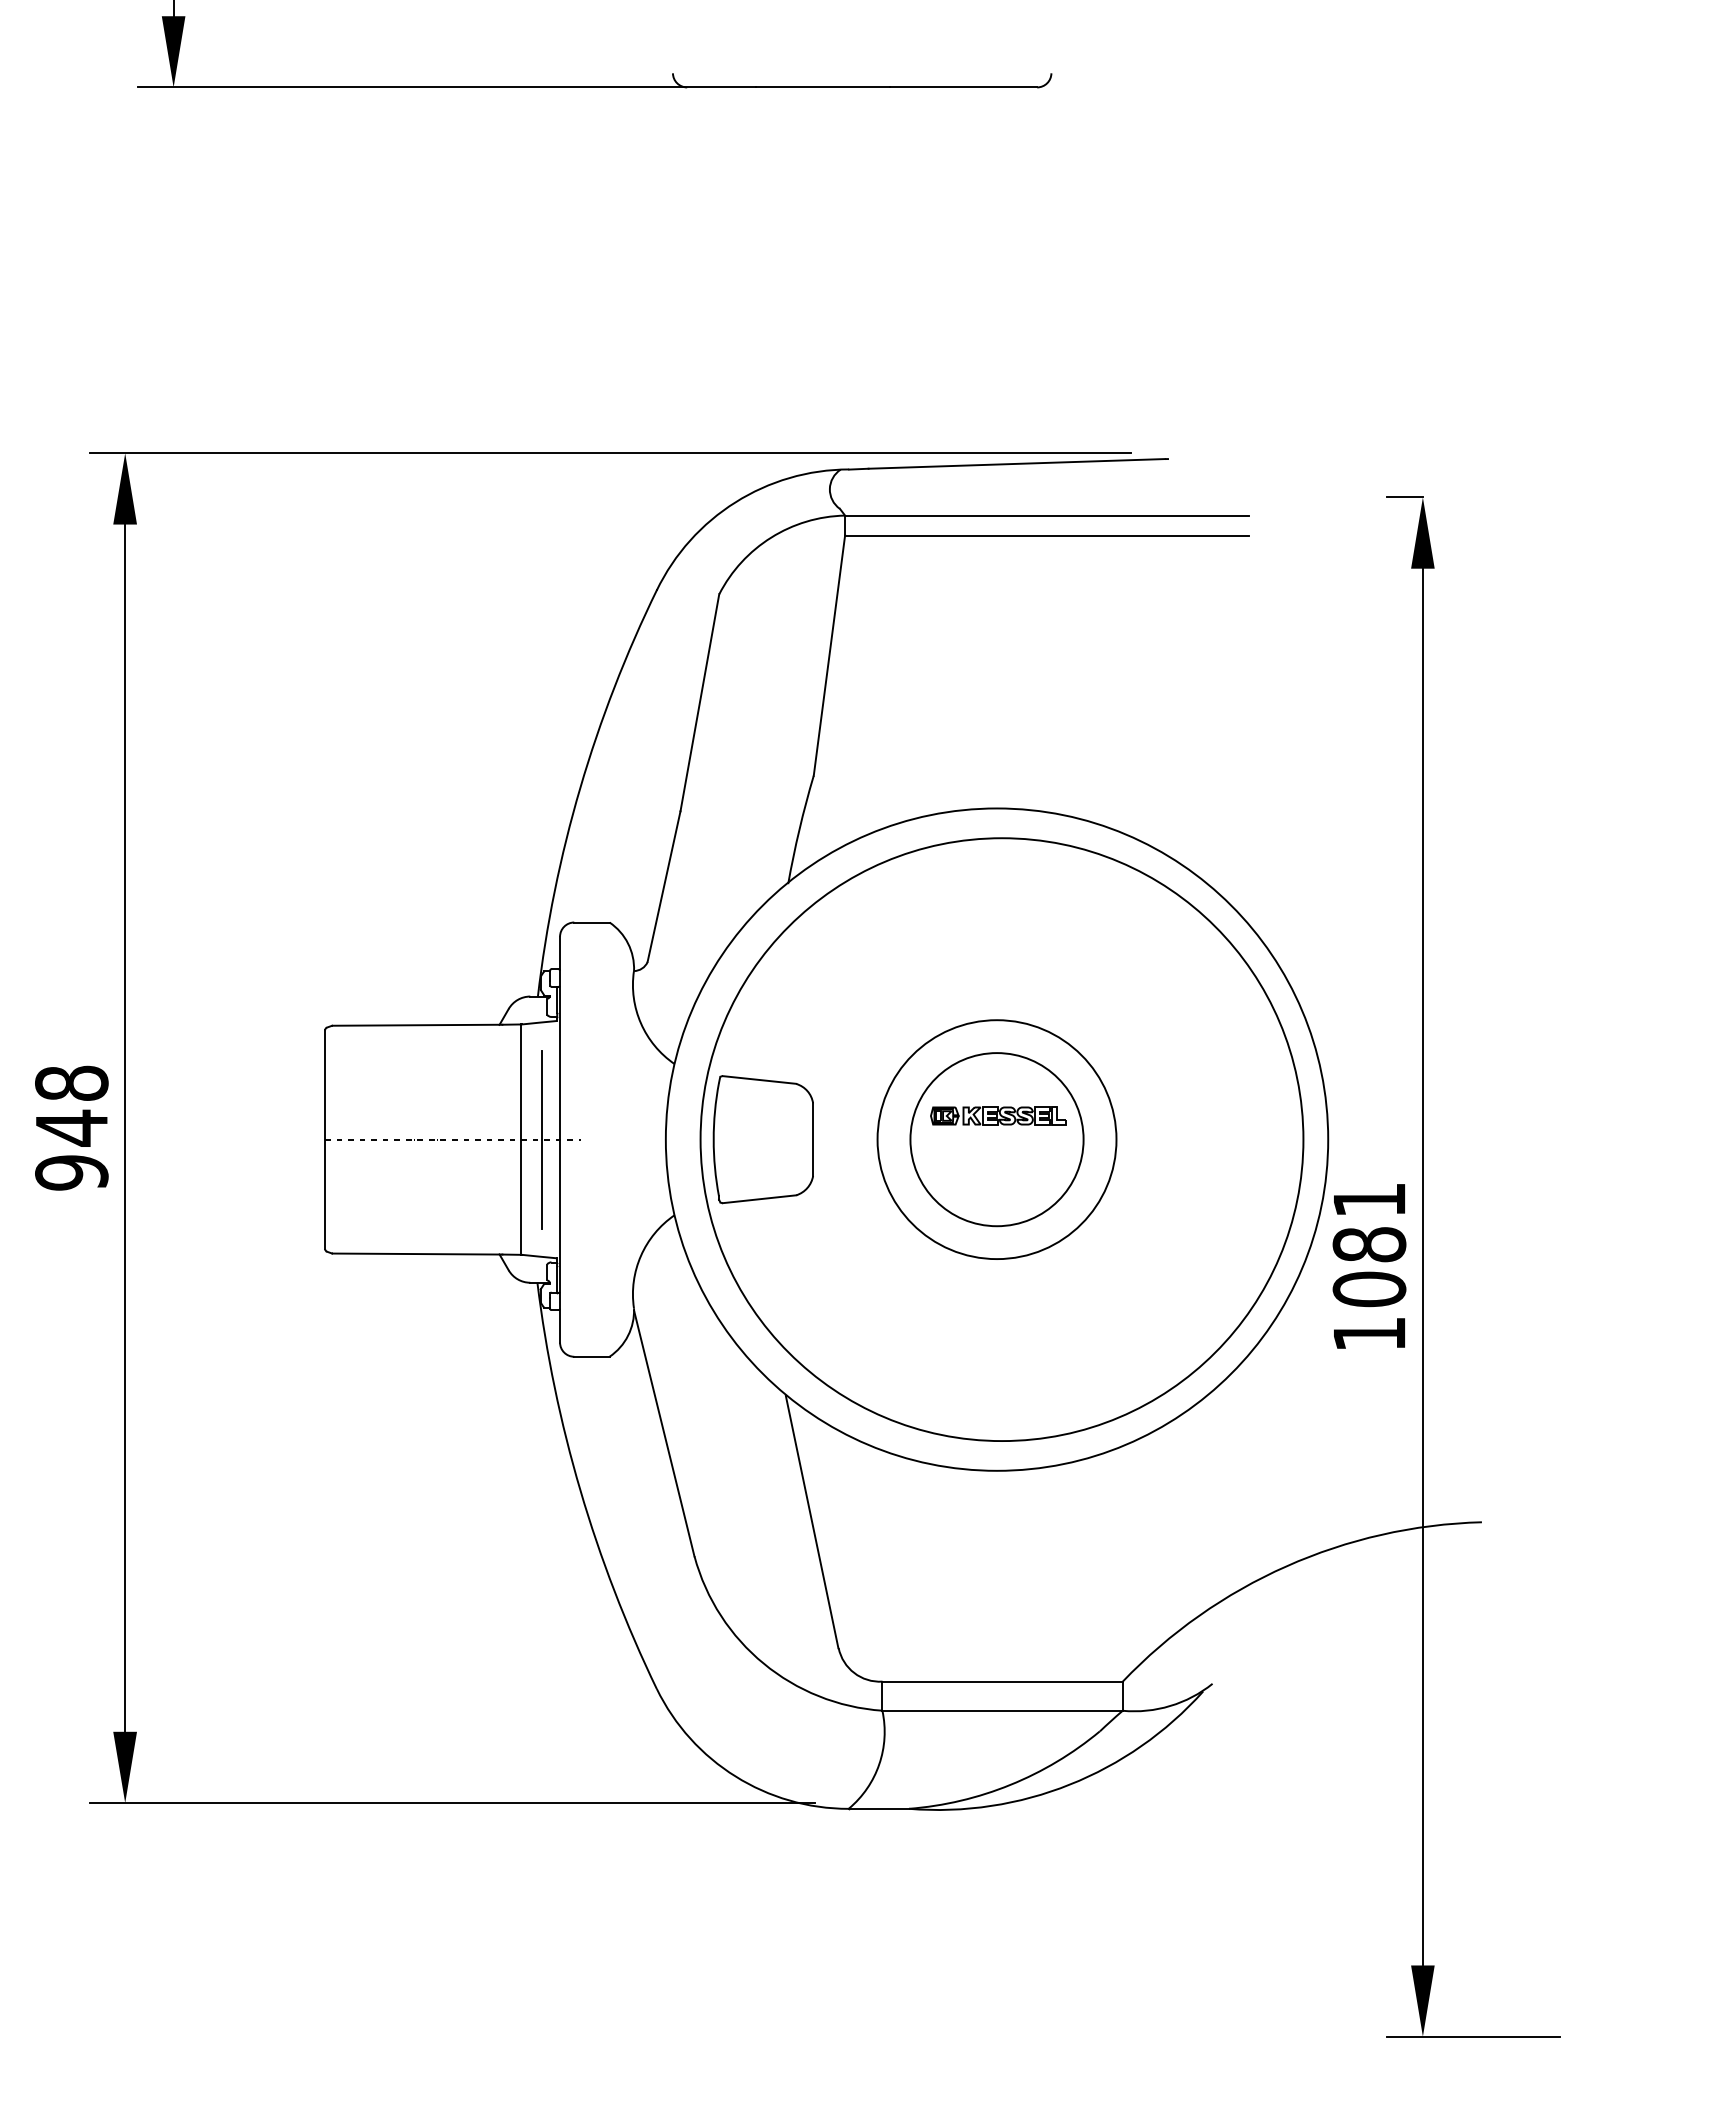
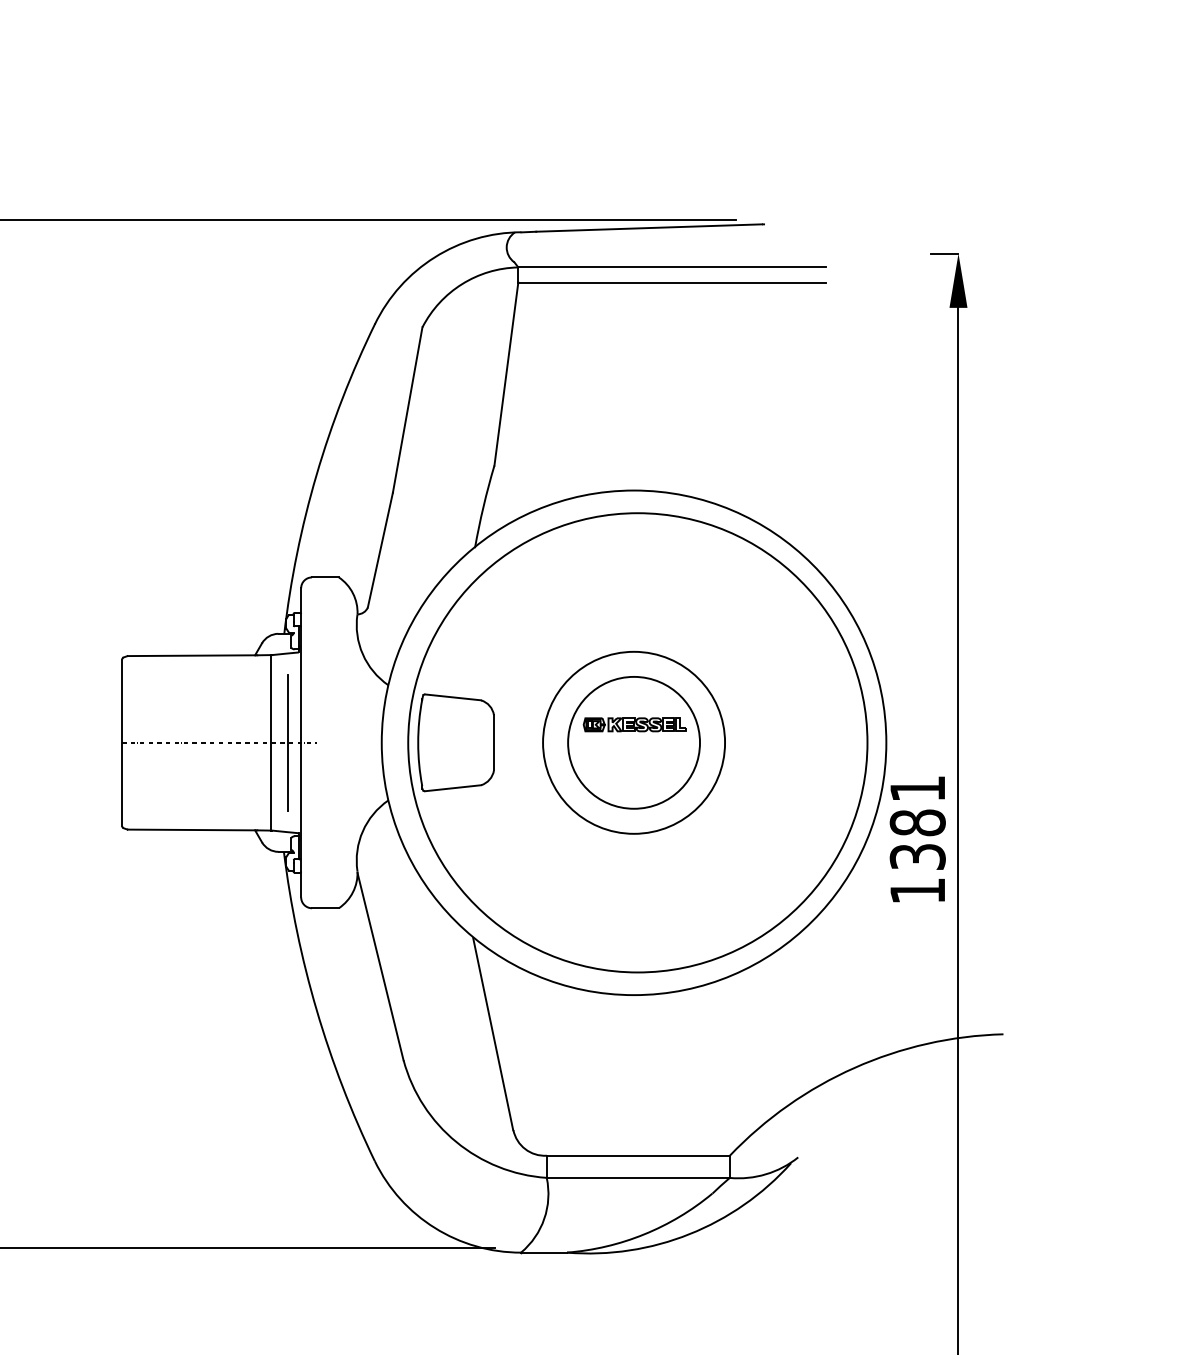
text: (1369, 1289) -> (917, 856), 1081 -> 1381

